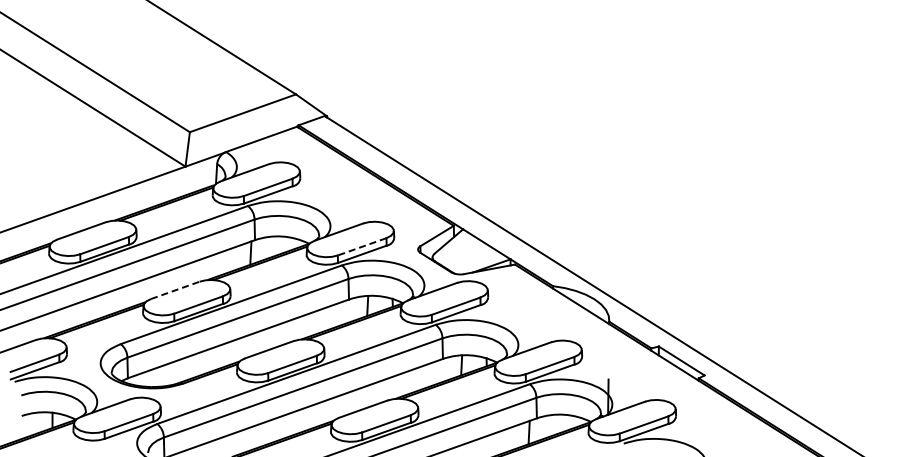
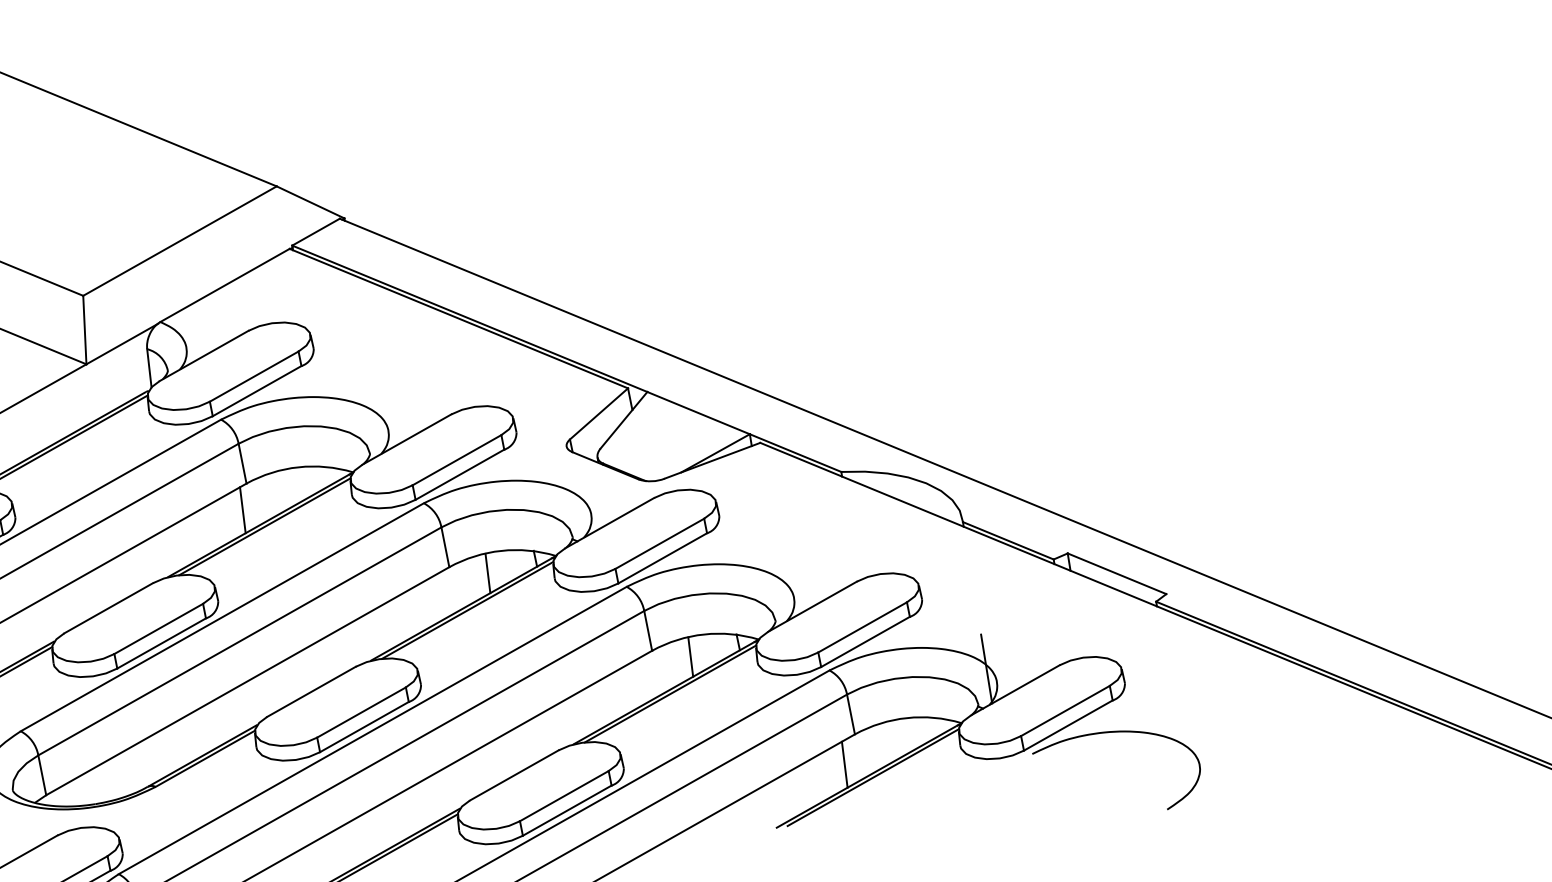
line: (362, 246) -> (457, 459), dashed -> solid
line: (175, 290) -> (108, 608), dashed -> solid

